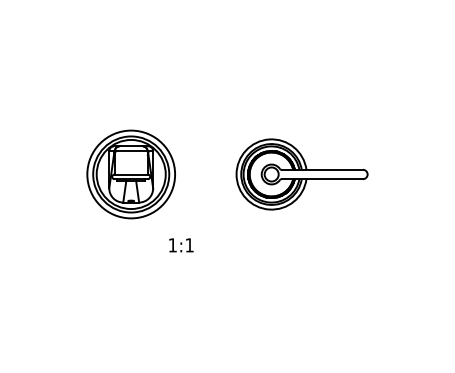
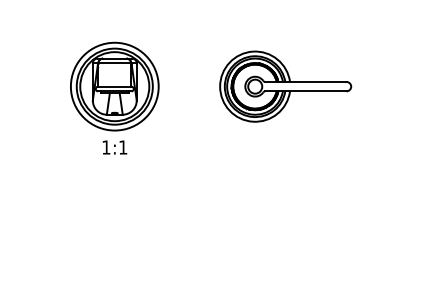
text: (181, 245) -> (115, 147), moved

